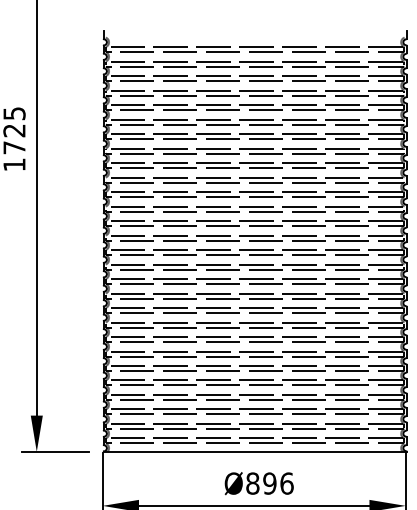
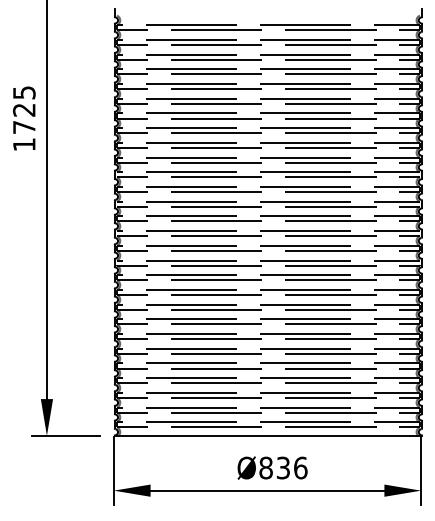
text: (269, 483) -> (283, 467), Ø896 -> Ø836

